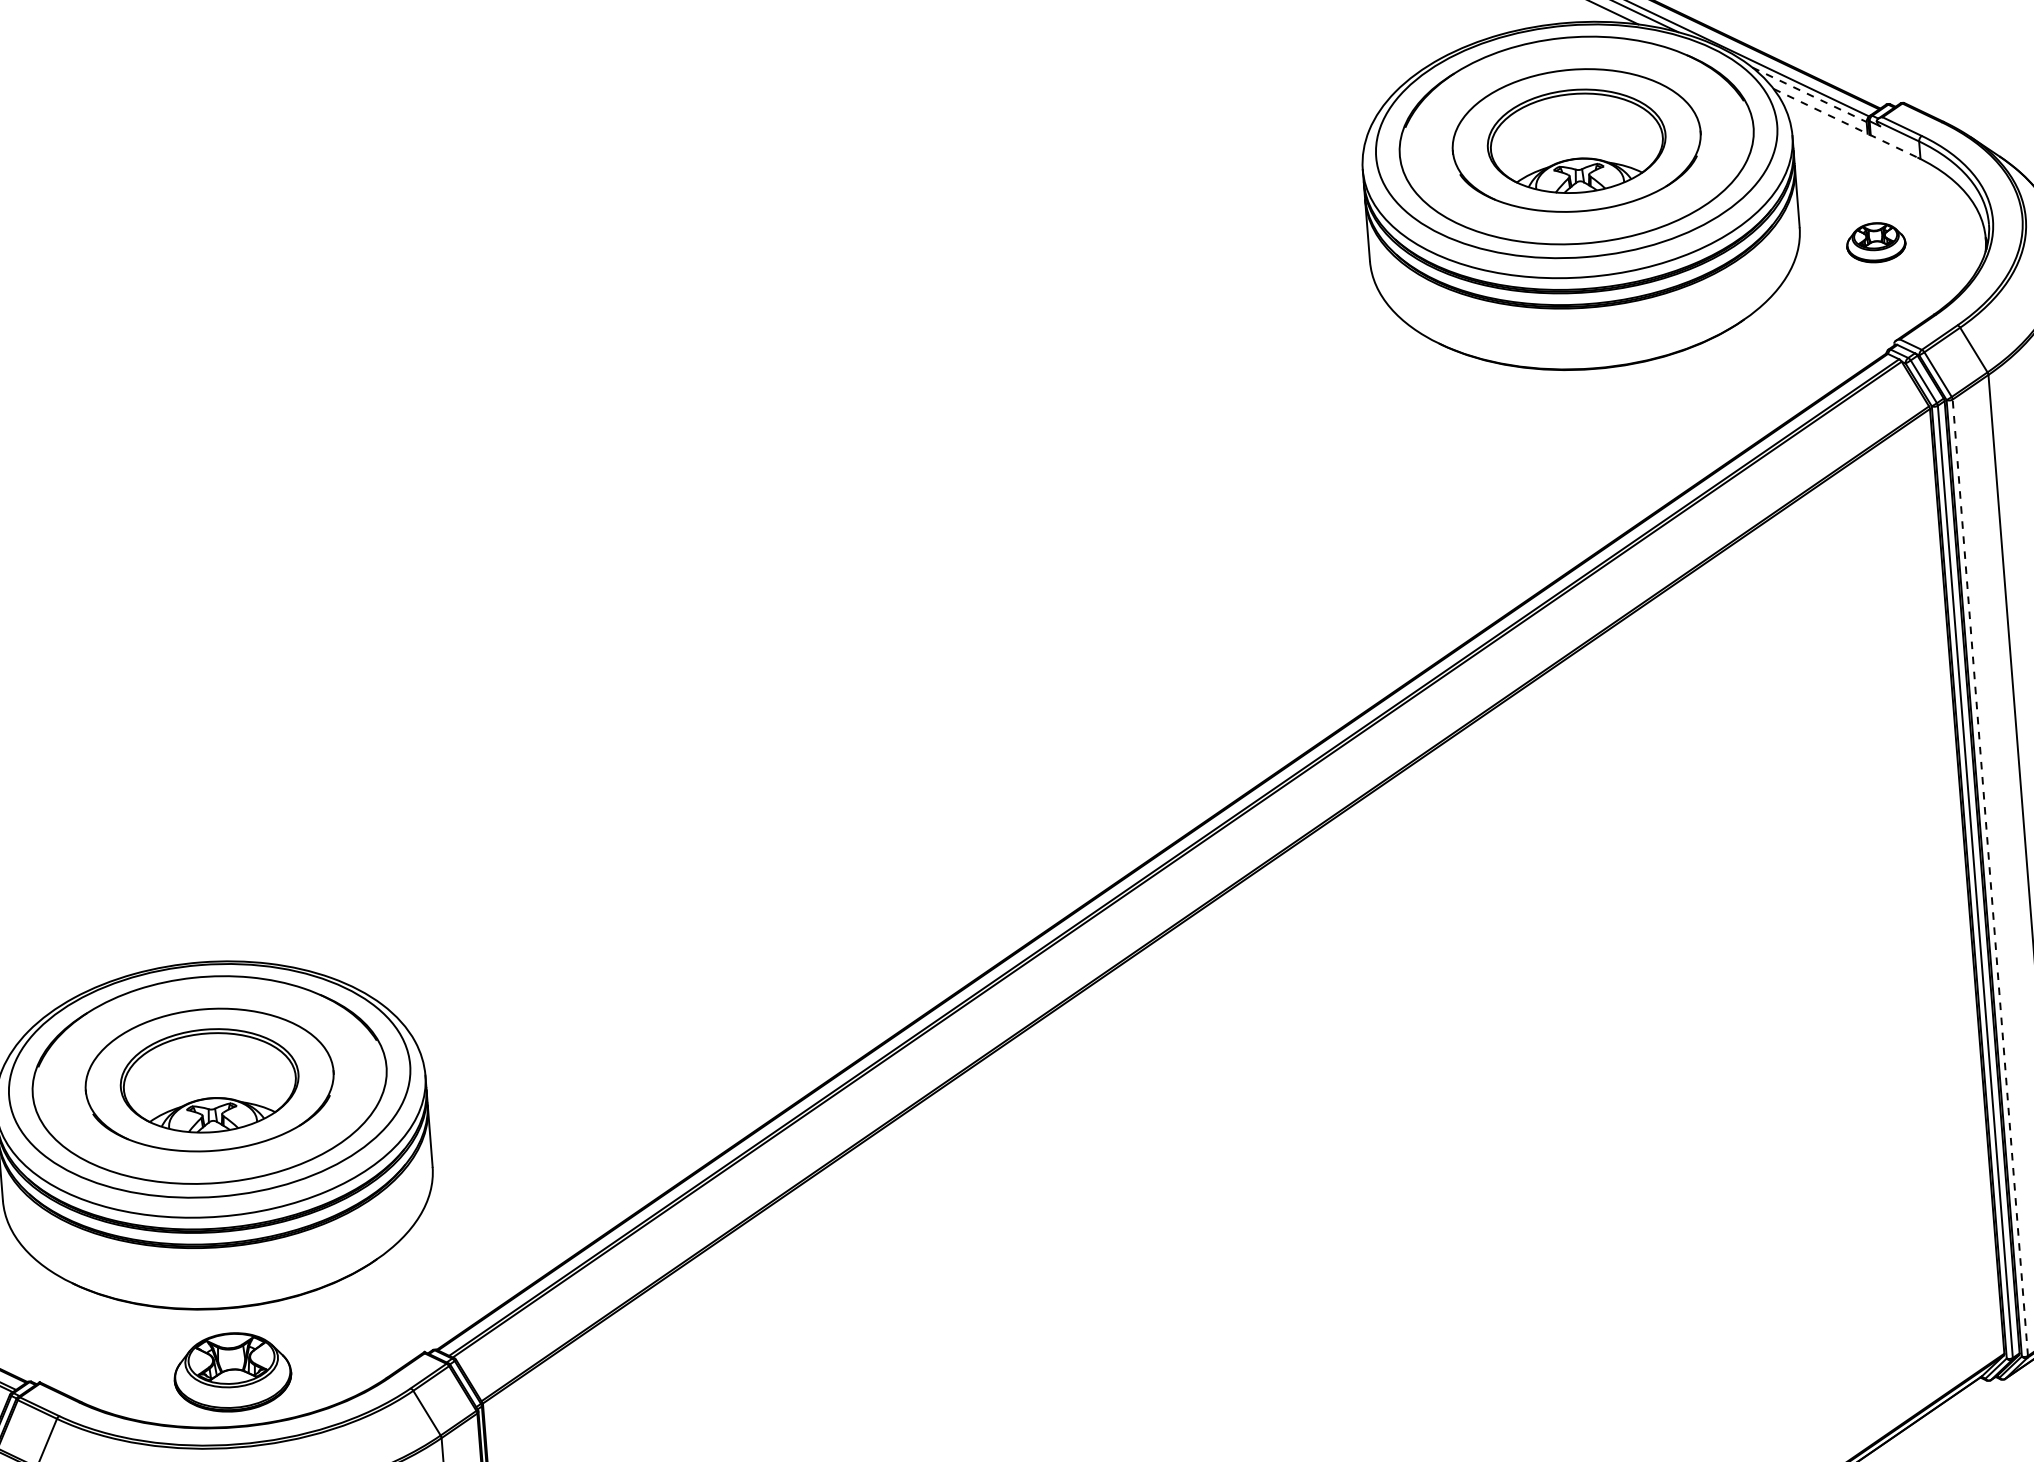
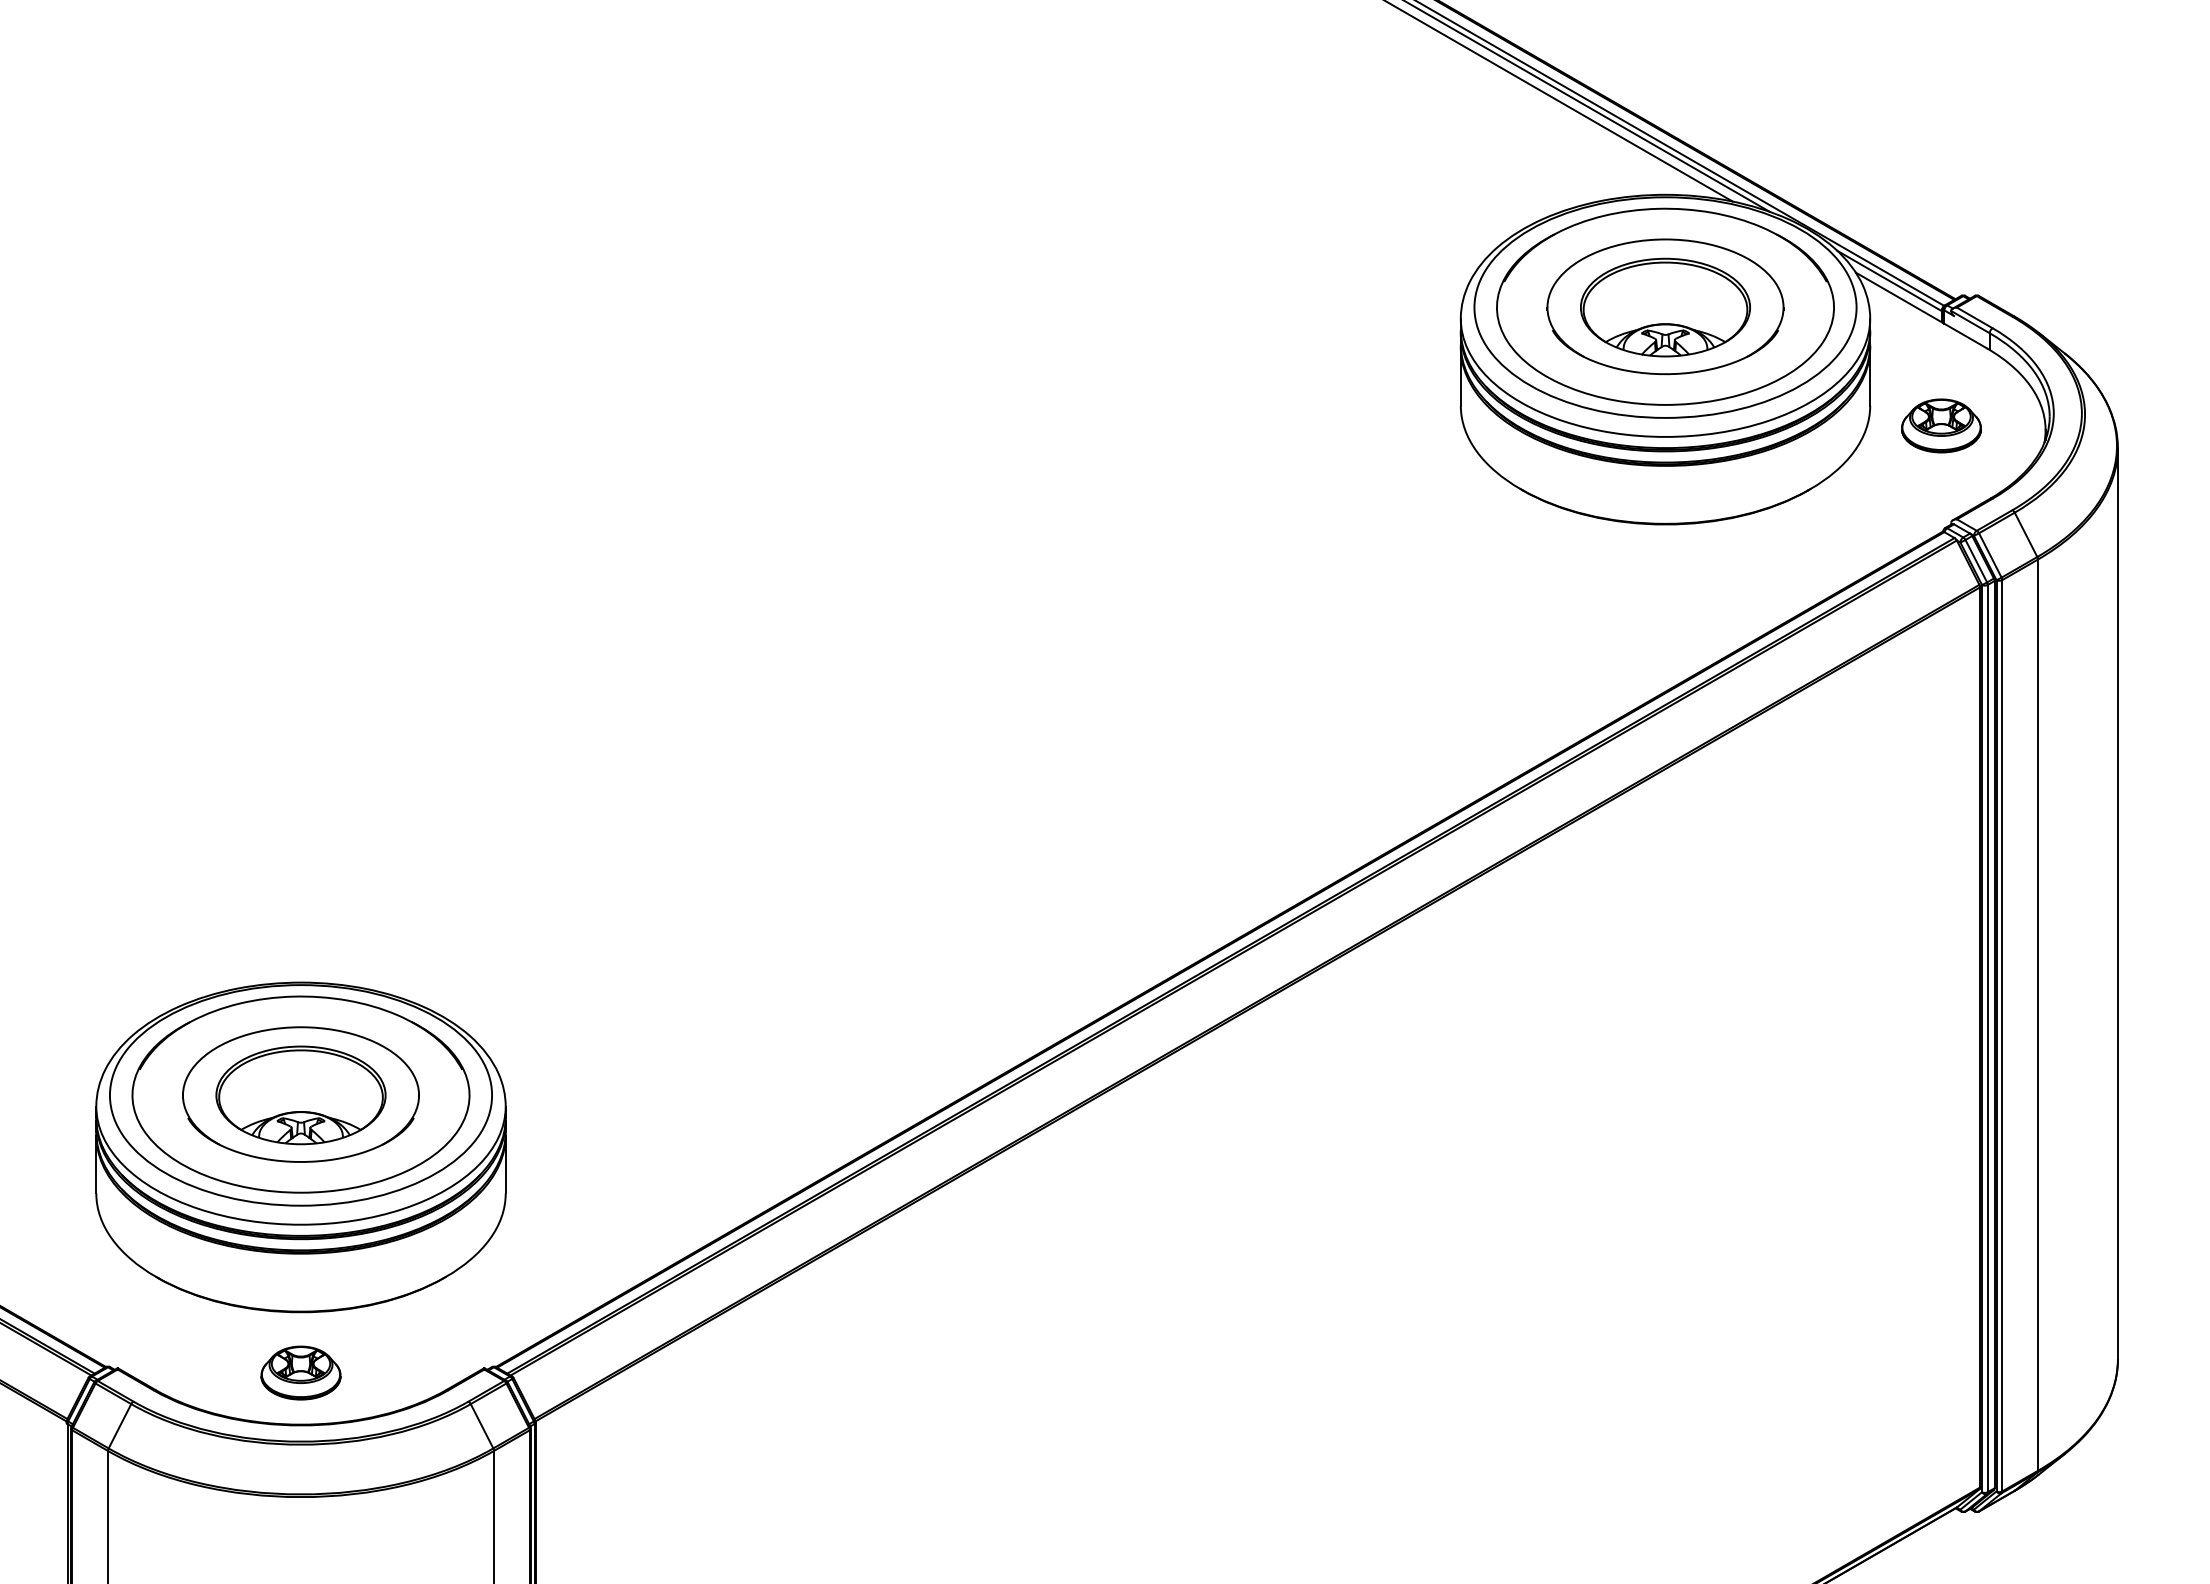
line: (1809, 95) -> (1889, 281), dashed -> solid
line: (1845, 123) -> (1921, 310), dashed -> solid
part: (1876, 242) -> (1941, 425), size x1.43
line: (1990, 877) -> (2002, 1035), dashed -> solid
part: (232, 1371) -> (300, 1372), size x0.71

